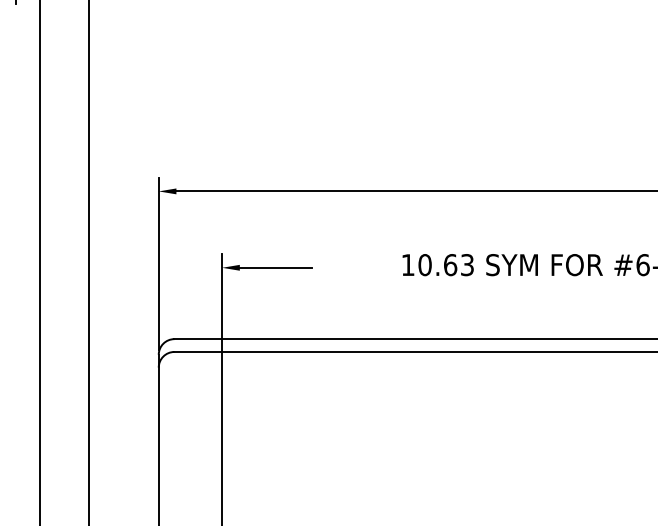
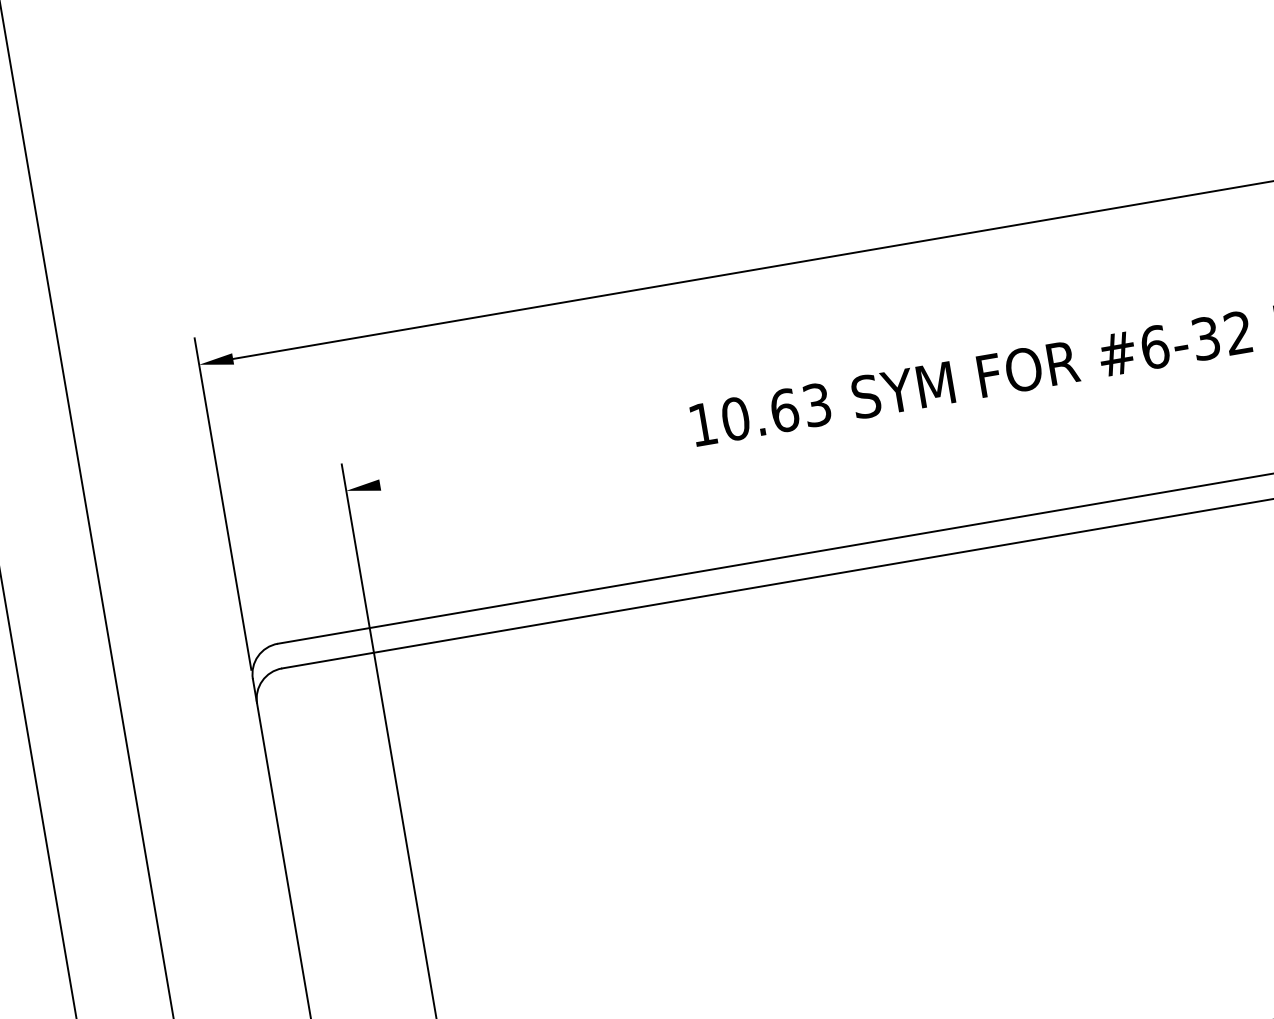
line: (275, 267) -> (448, 472), removed

